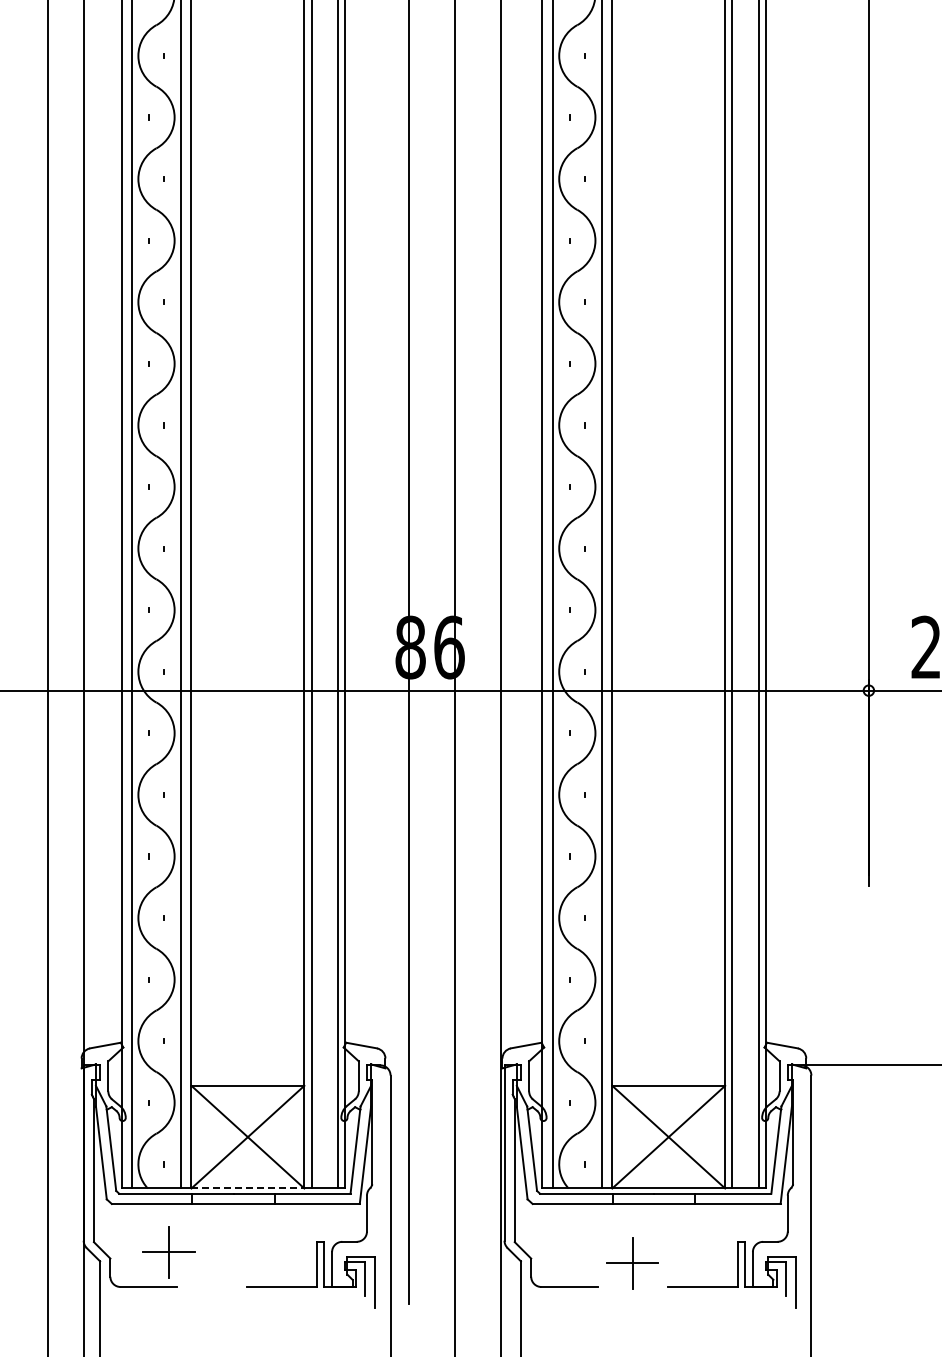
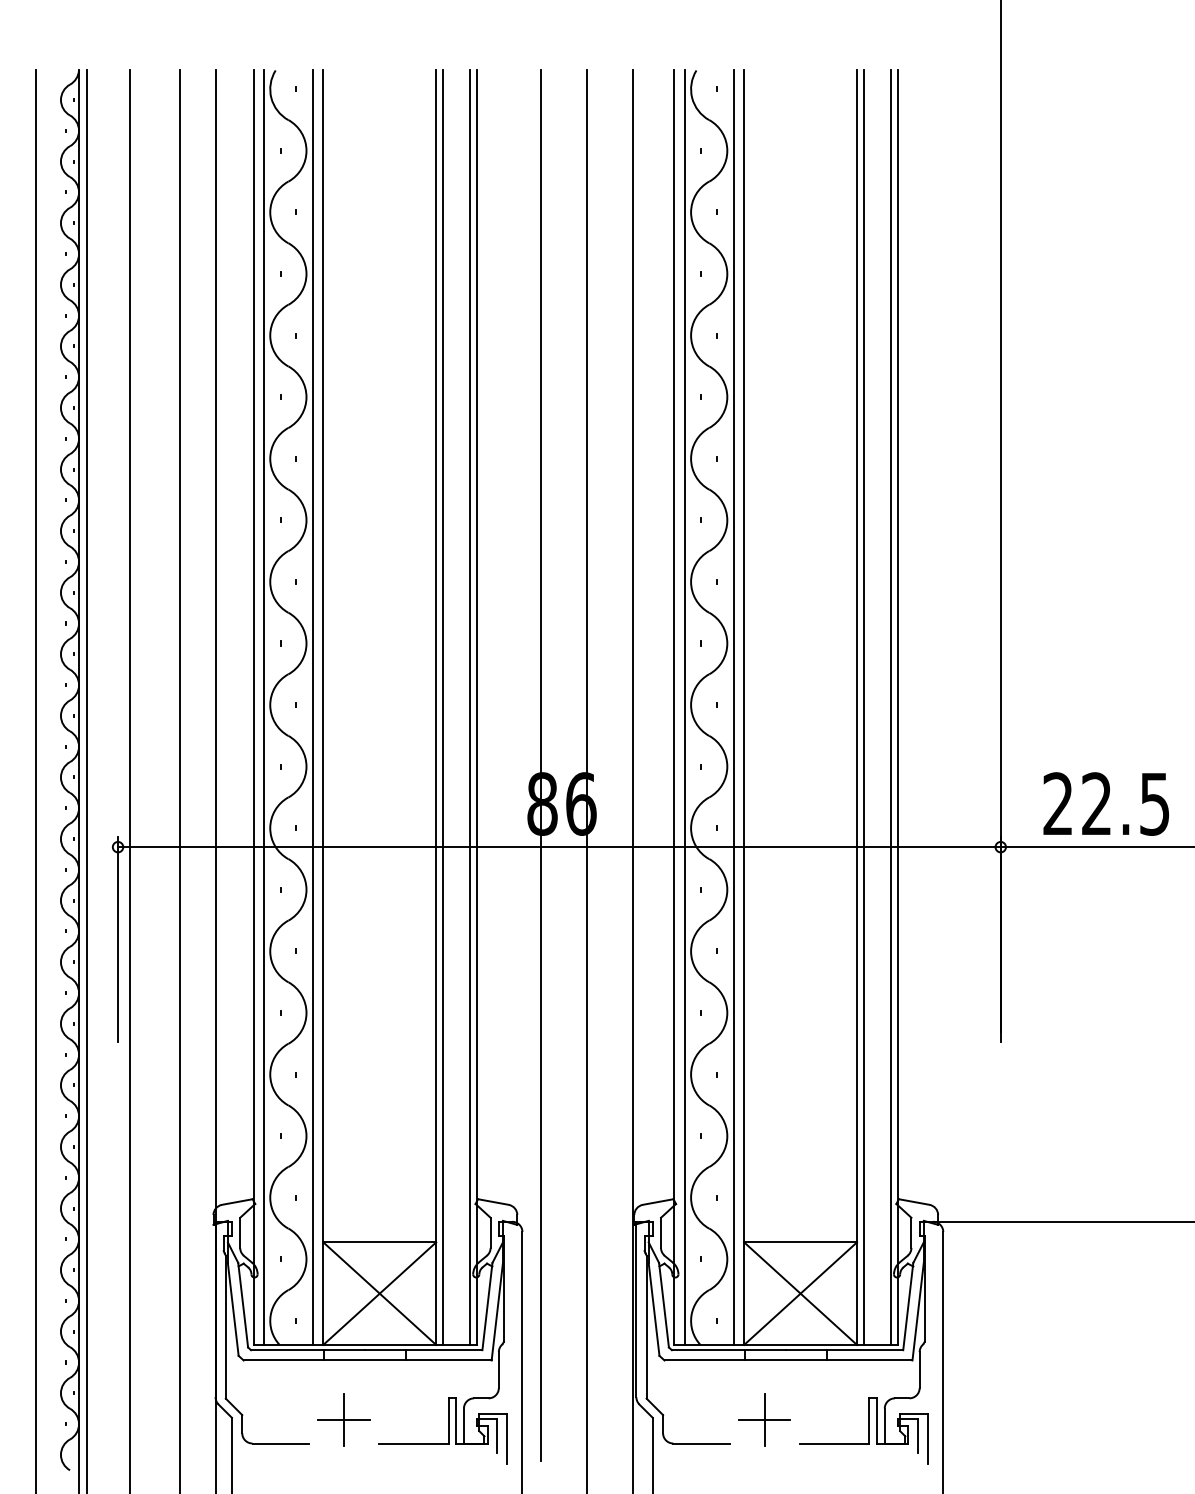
line: (248, 1188) -> (380, 1344), dashed -> solid
part: (168, 1252) -> (343, 1419), moved

